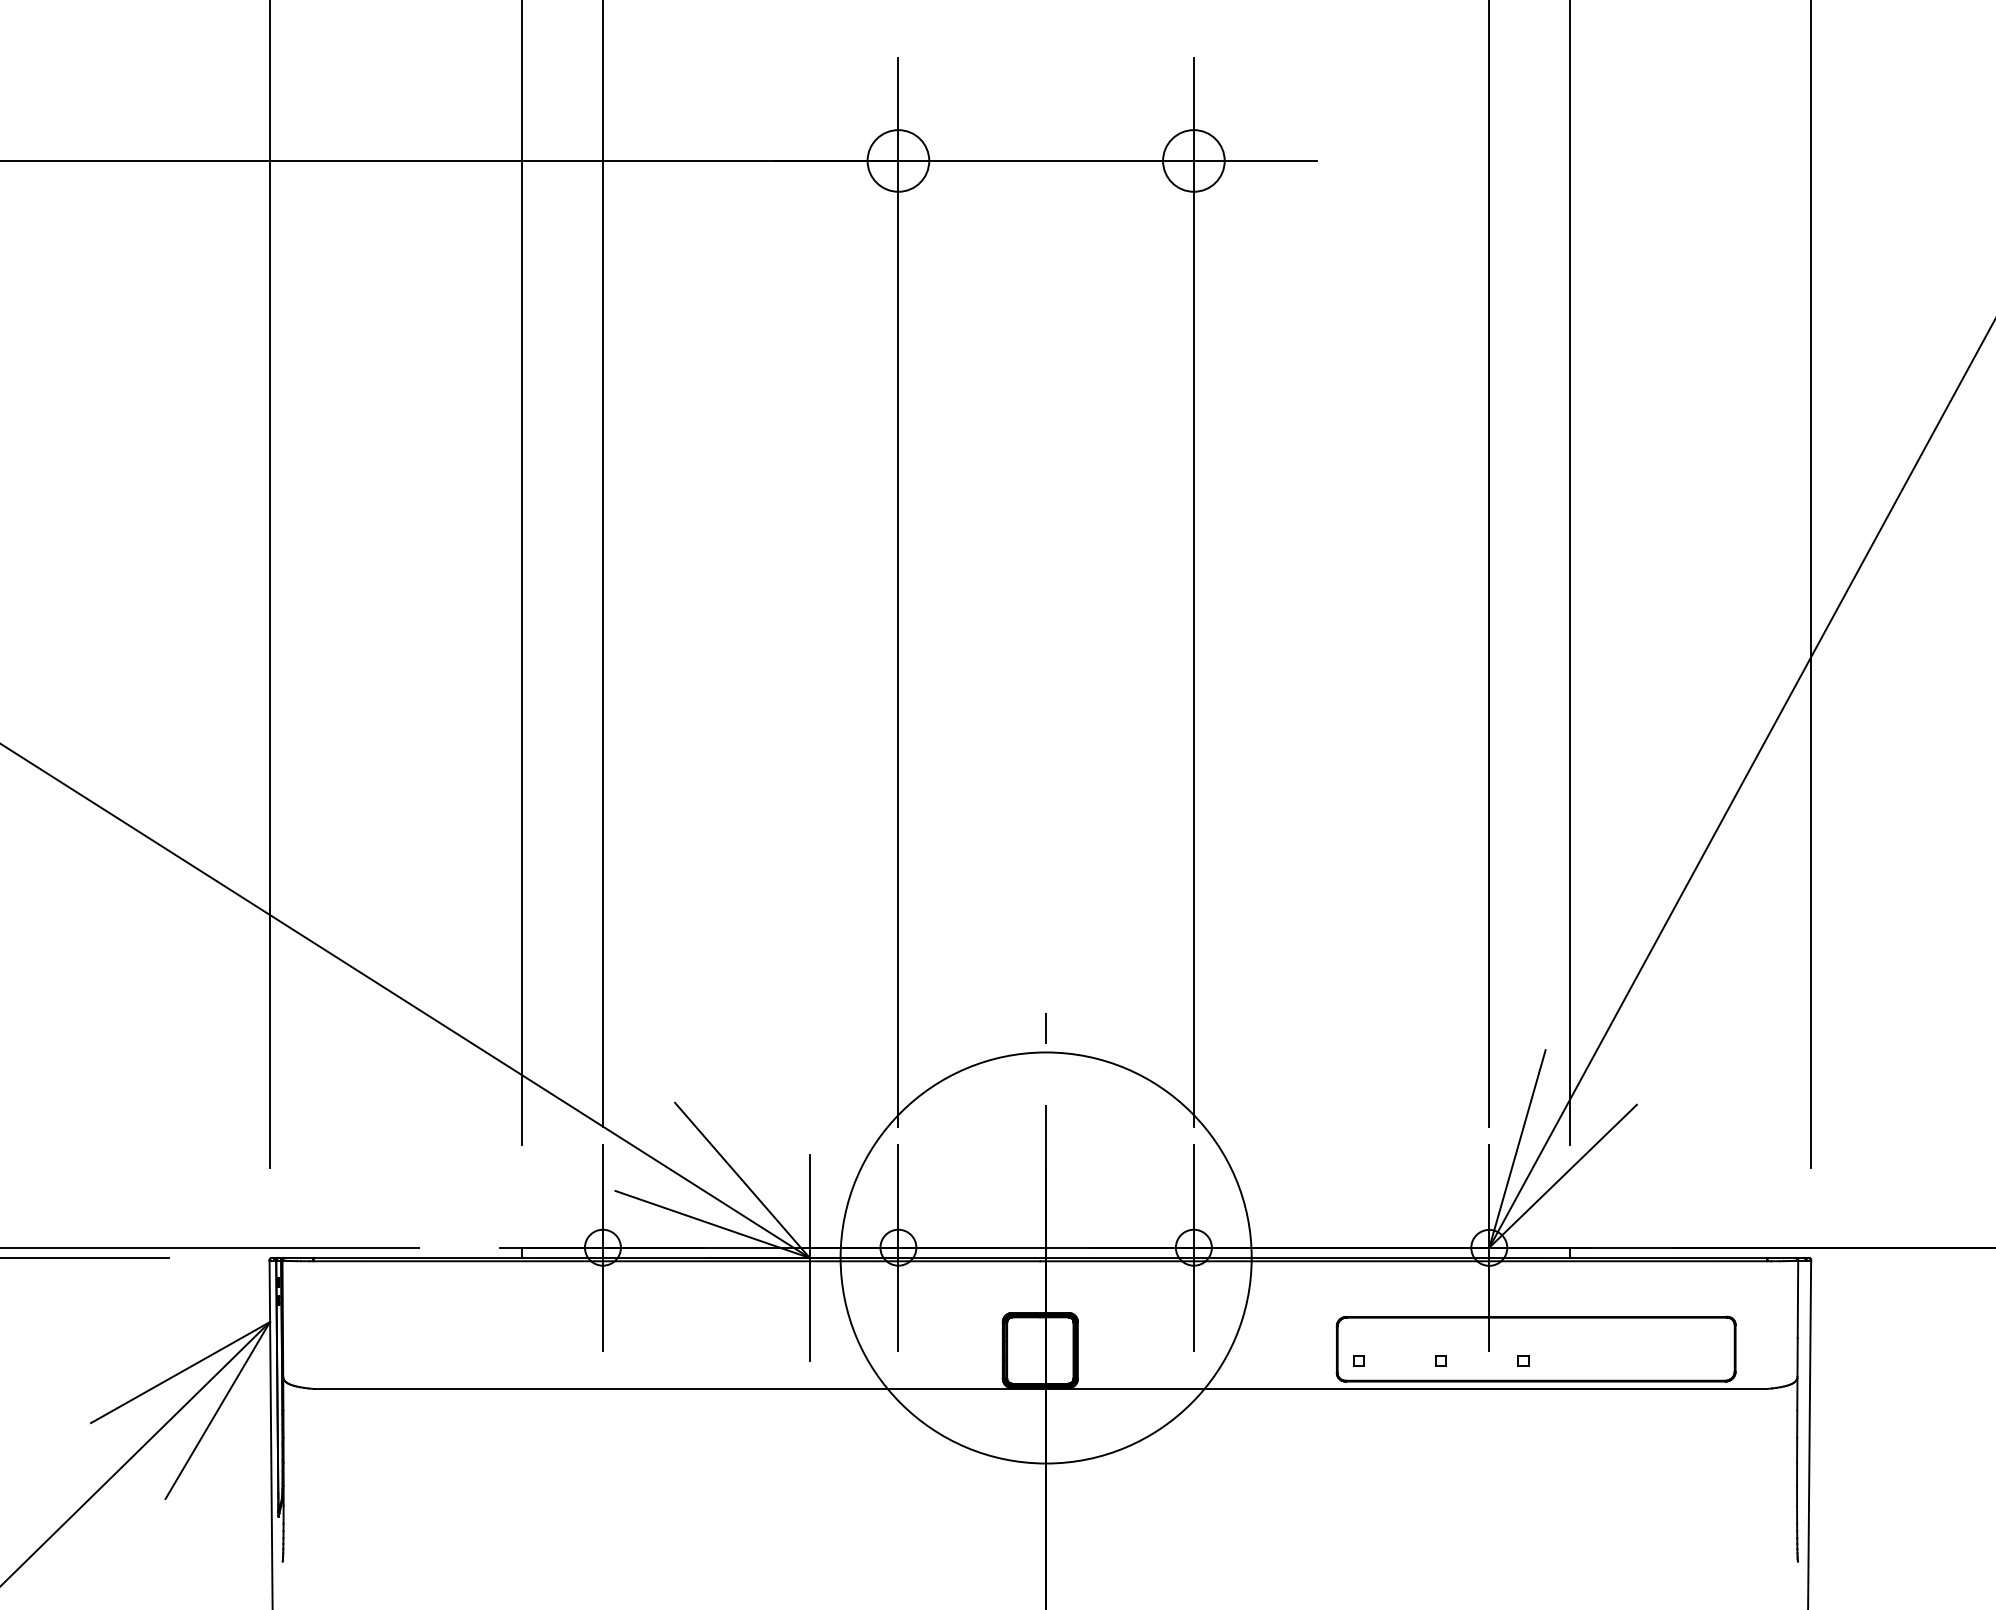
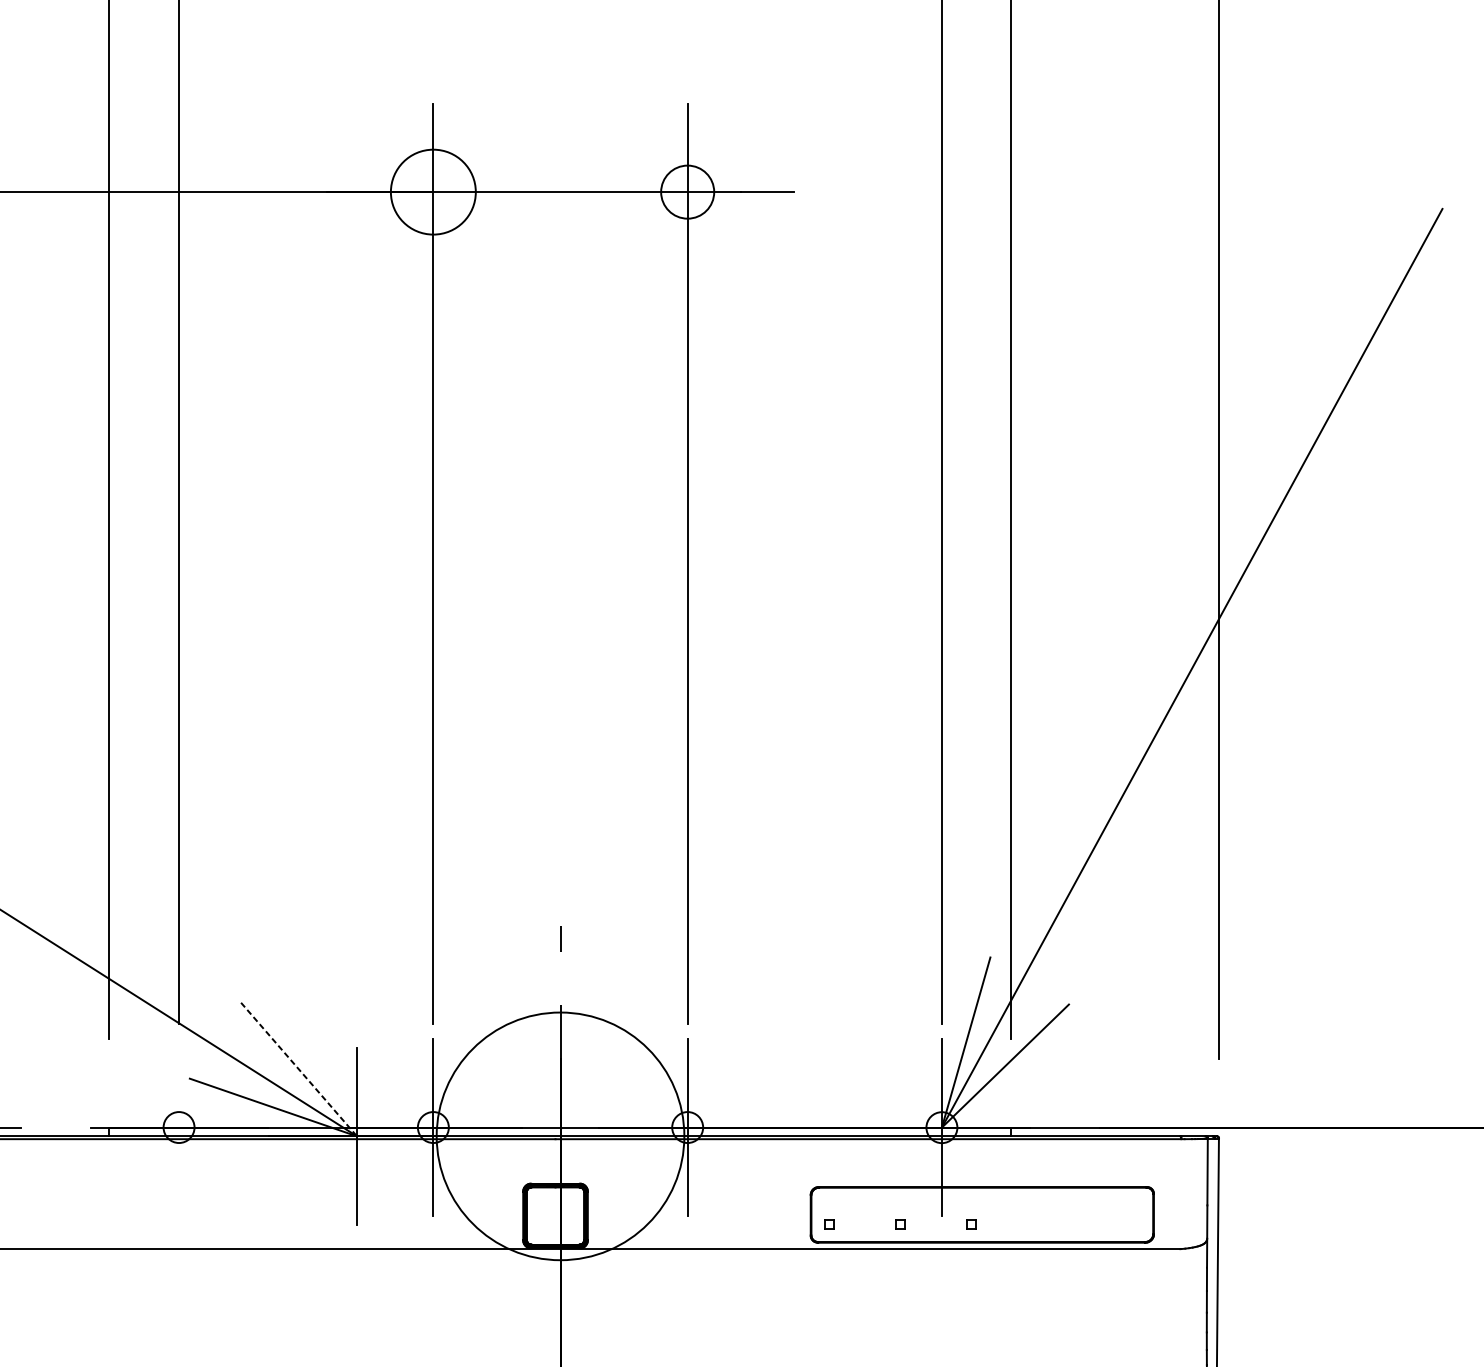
circle: (898, 160) -> (433, 191), size x1.6
line: (742, 1180) -> (299, 1069), solid -> dashed
line: (602, 1247) -> (178, 1127), removed
circle: (1045, 1257) -> (559, 1135), size x0.7

